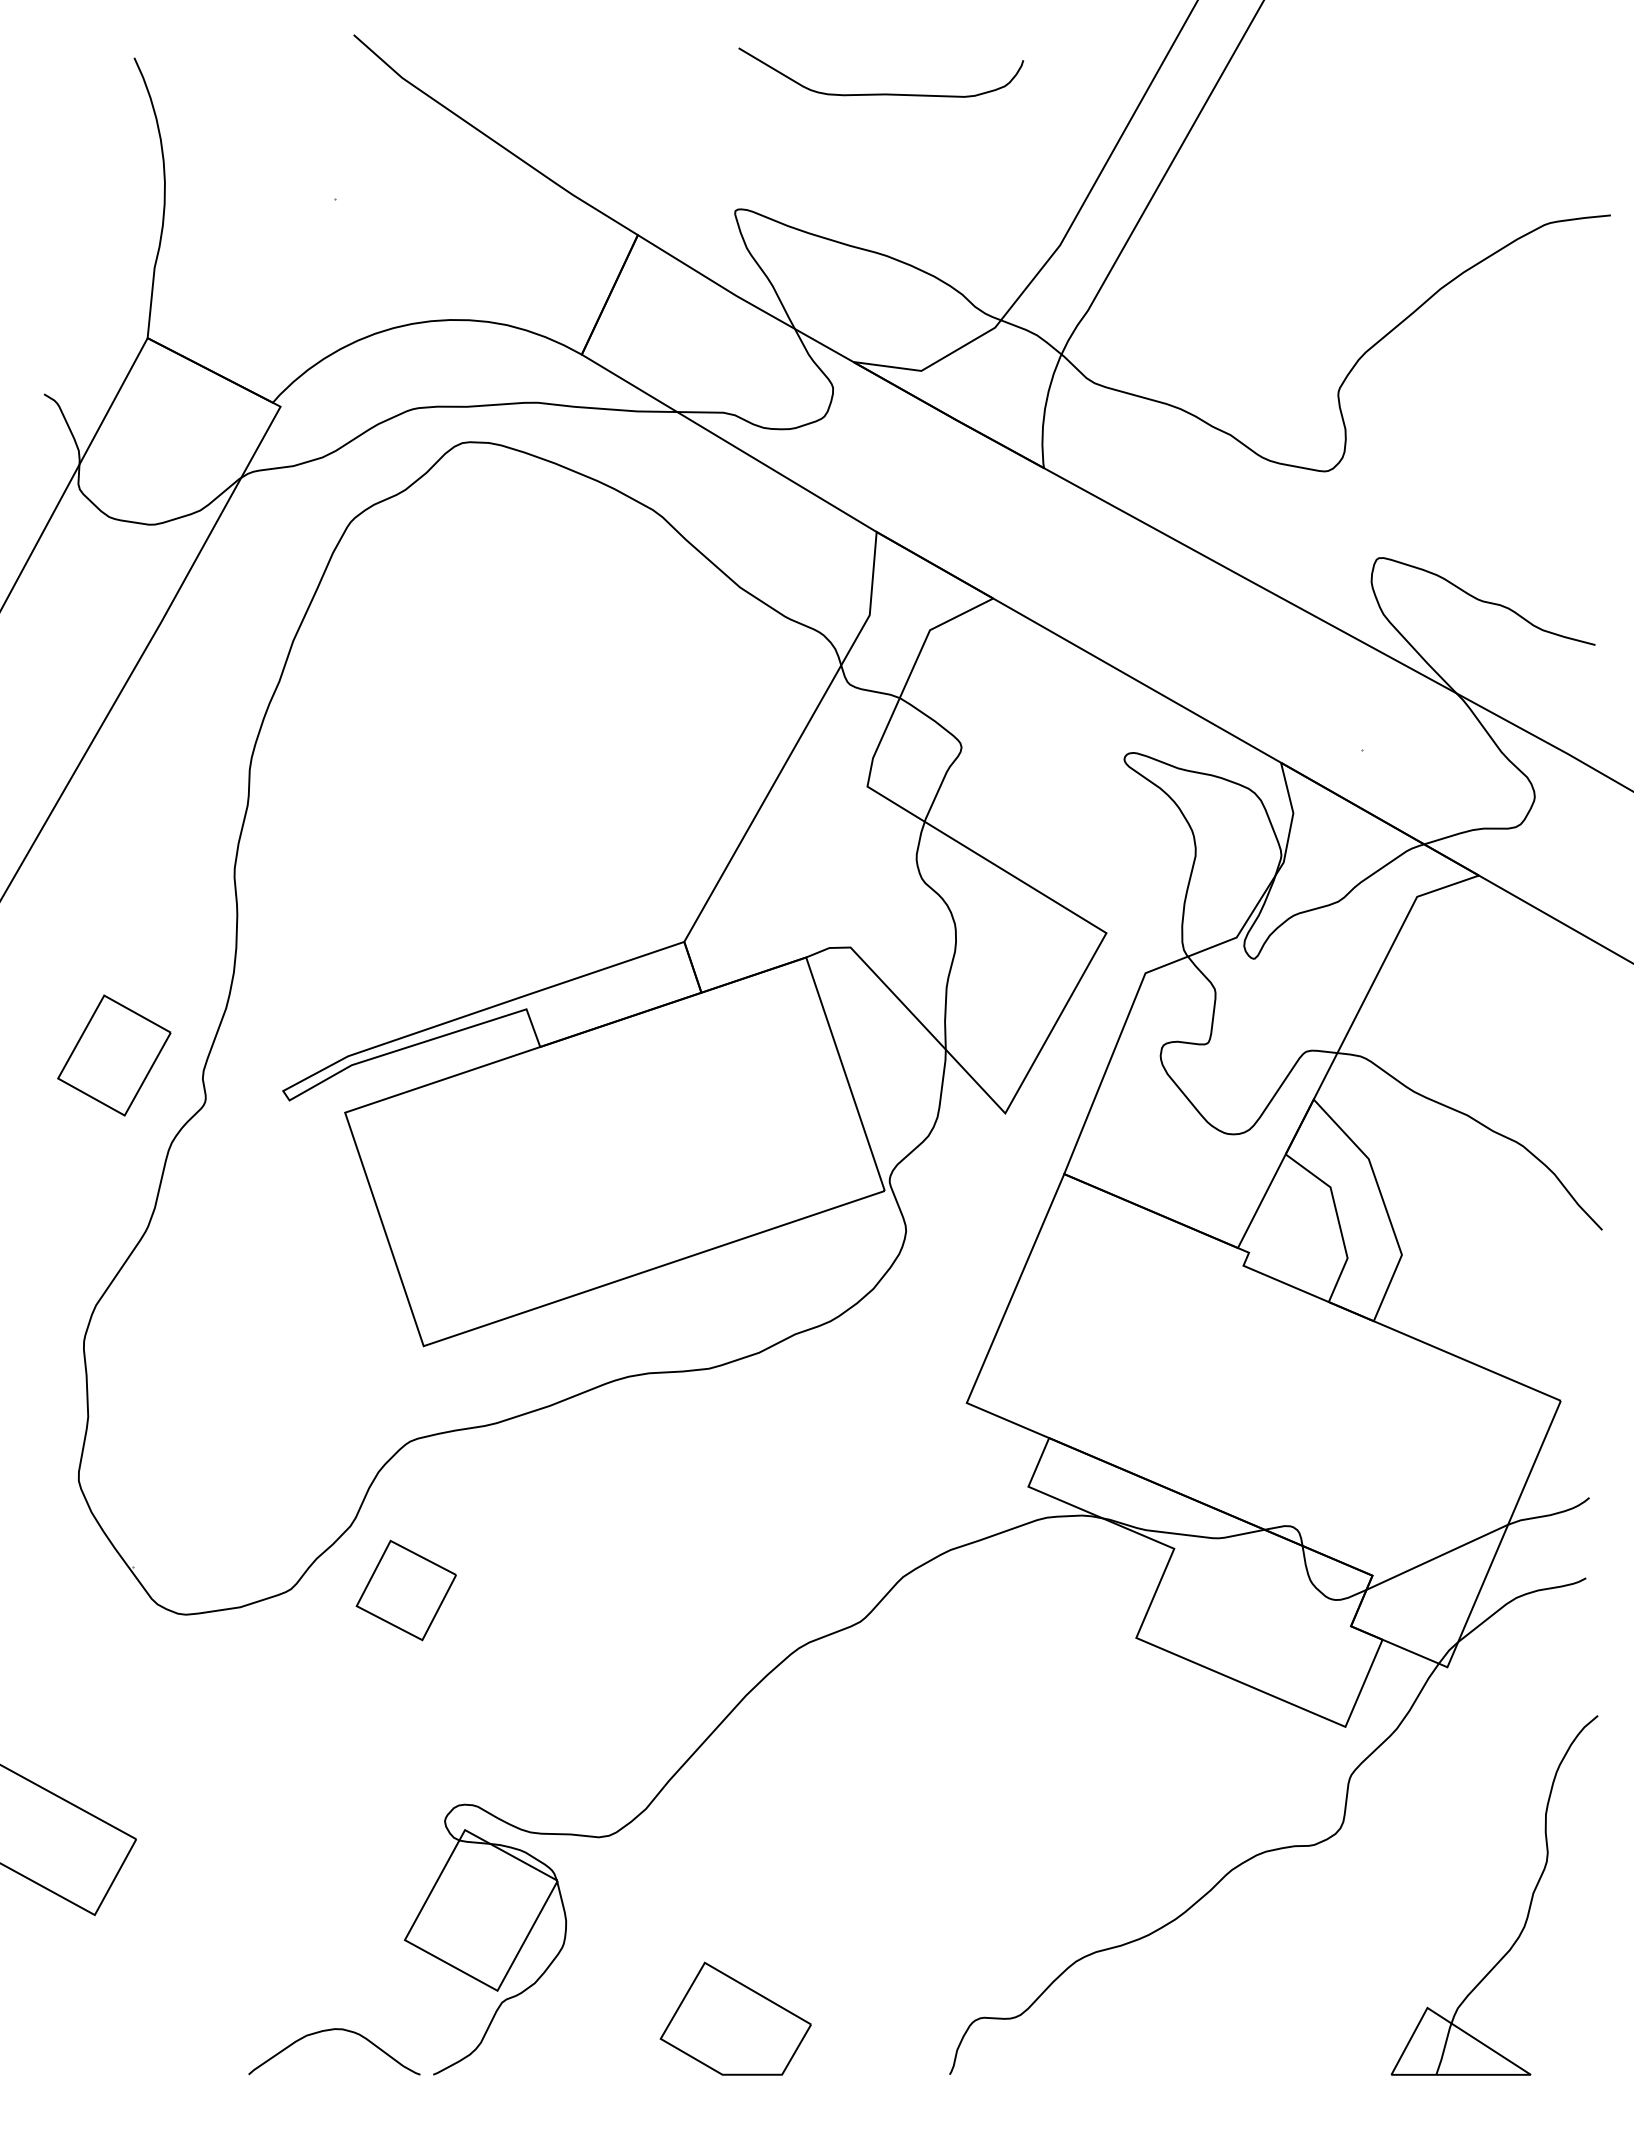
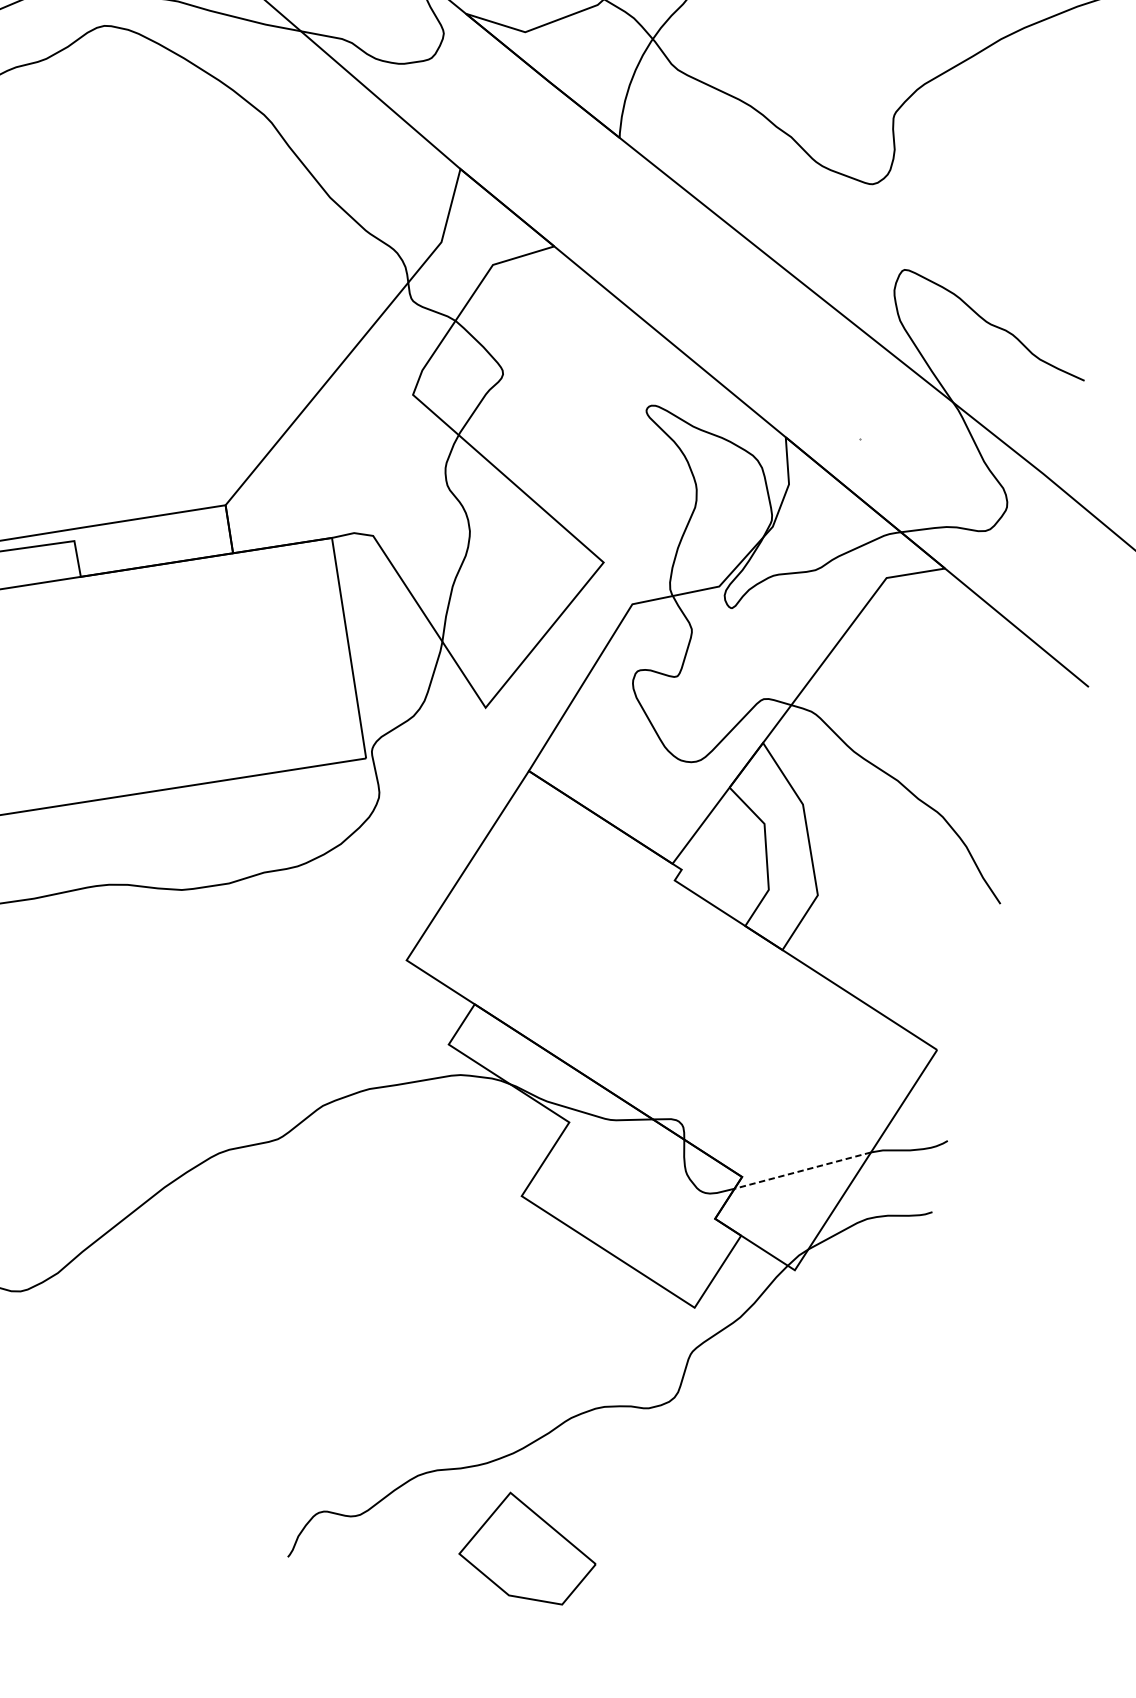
line: (1437, 1557) -> (802, 1170), solid -> dashed
part: (1529, 1904) -> (831, 1494), removed
part: (735, 2018) -> (529, 1547), moved

